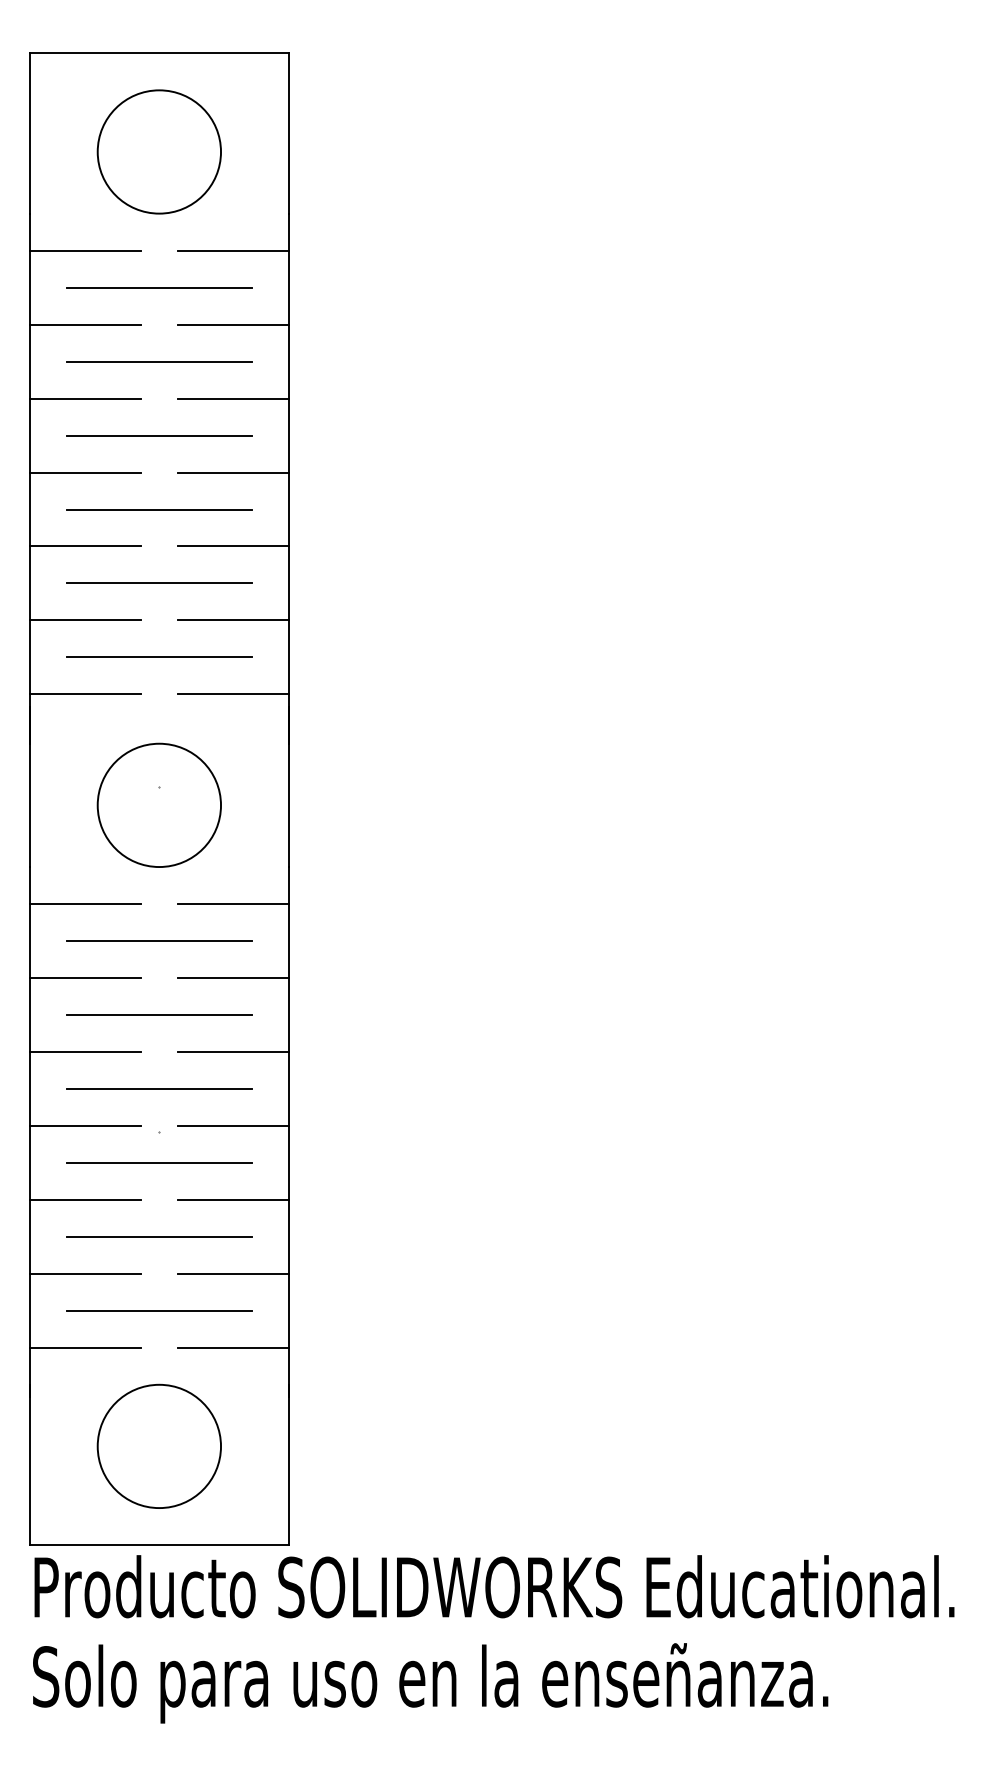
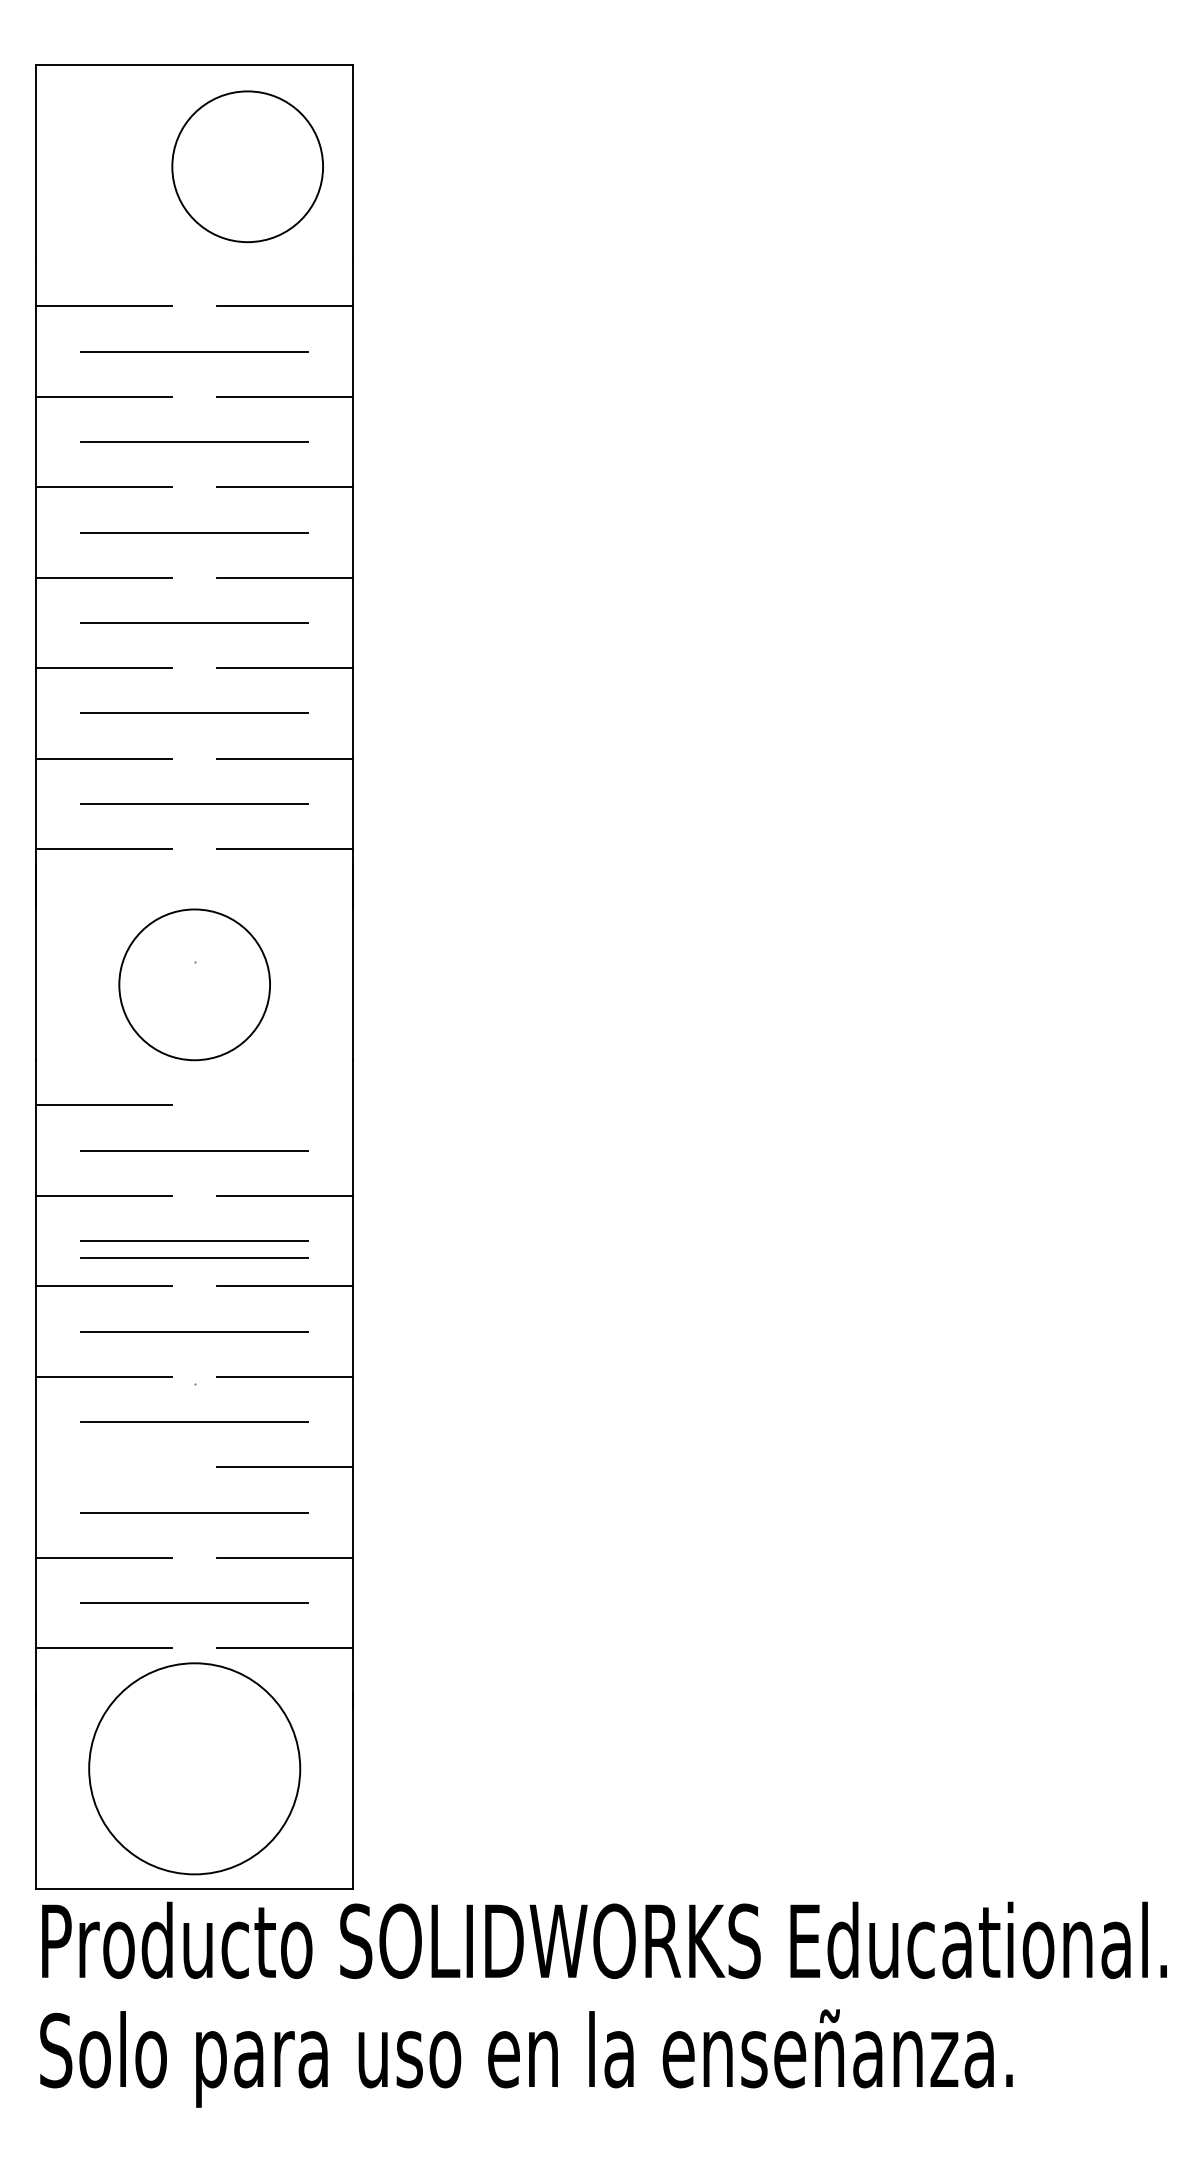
circle: (159, 151) -> (247, 166), moved
line: (233, 904) -> (285, 1105), removed
line: (159, 1028) -> (194, 1257), added
line: (84, 1200) -> (103, 1467), removed
circle: (159, 1446) -> (194, 1768), size x1.4

